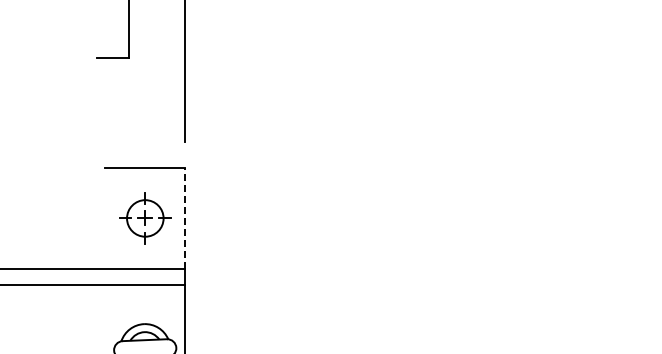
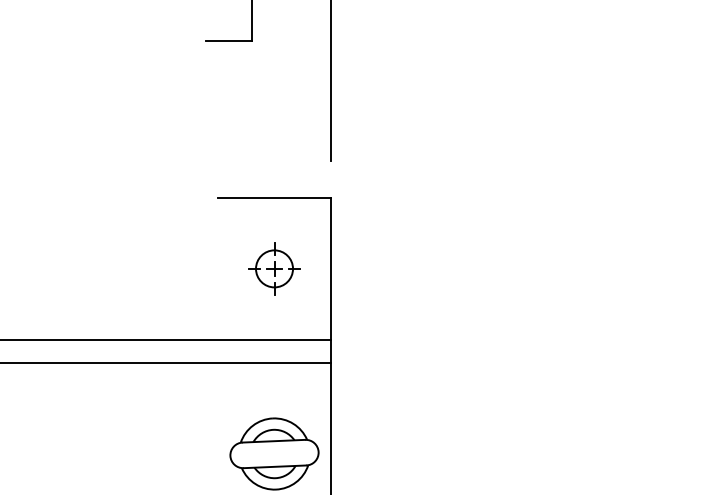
part: (144, 218) -> (273, 268), size x0.71
line: (185, 218) -> (331, 268), dashed -> solid

